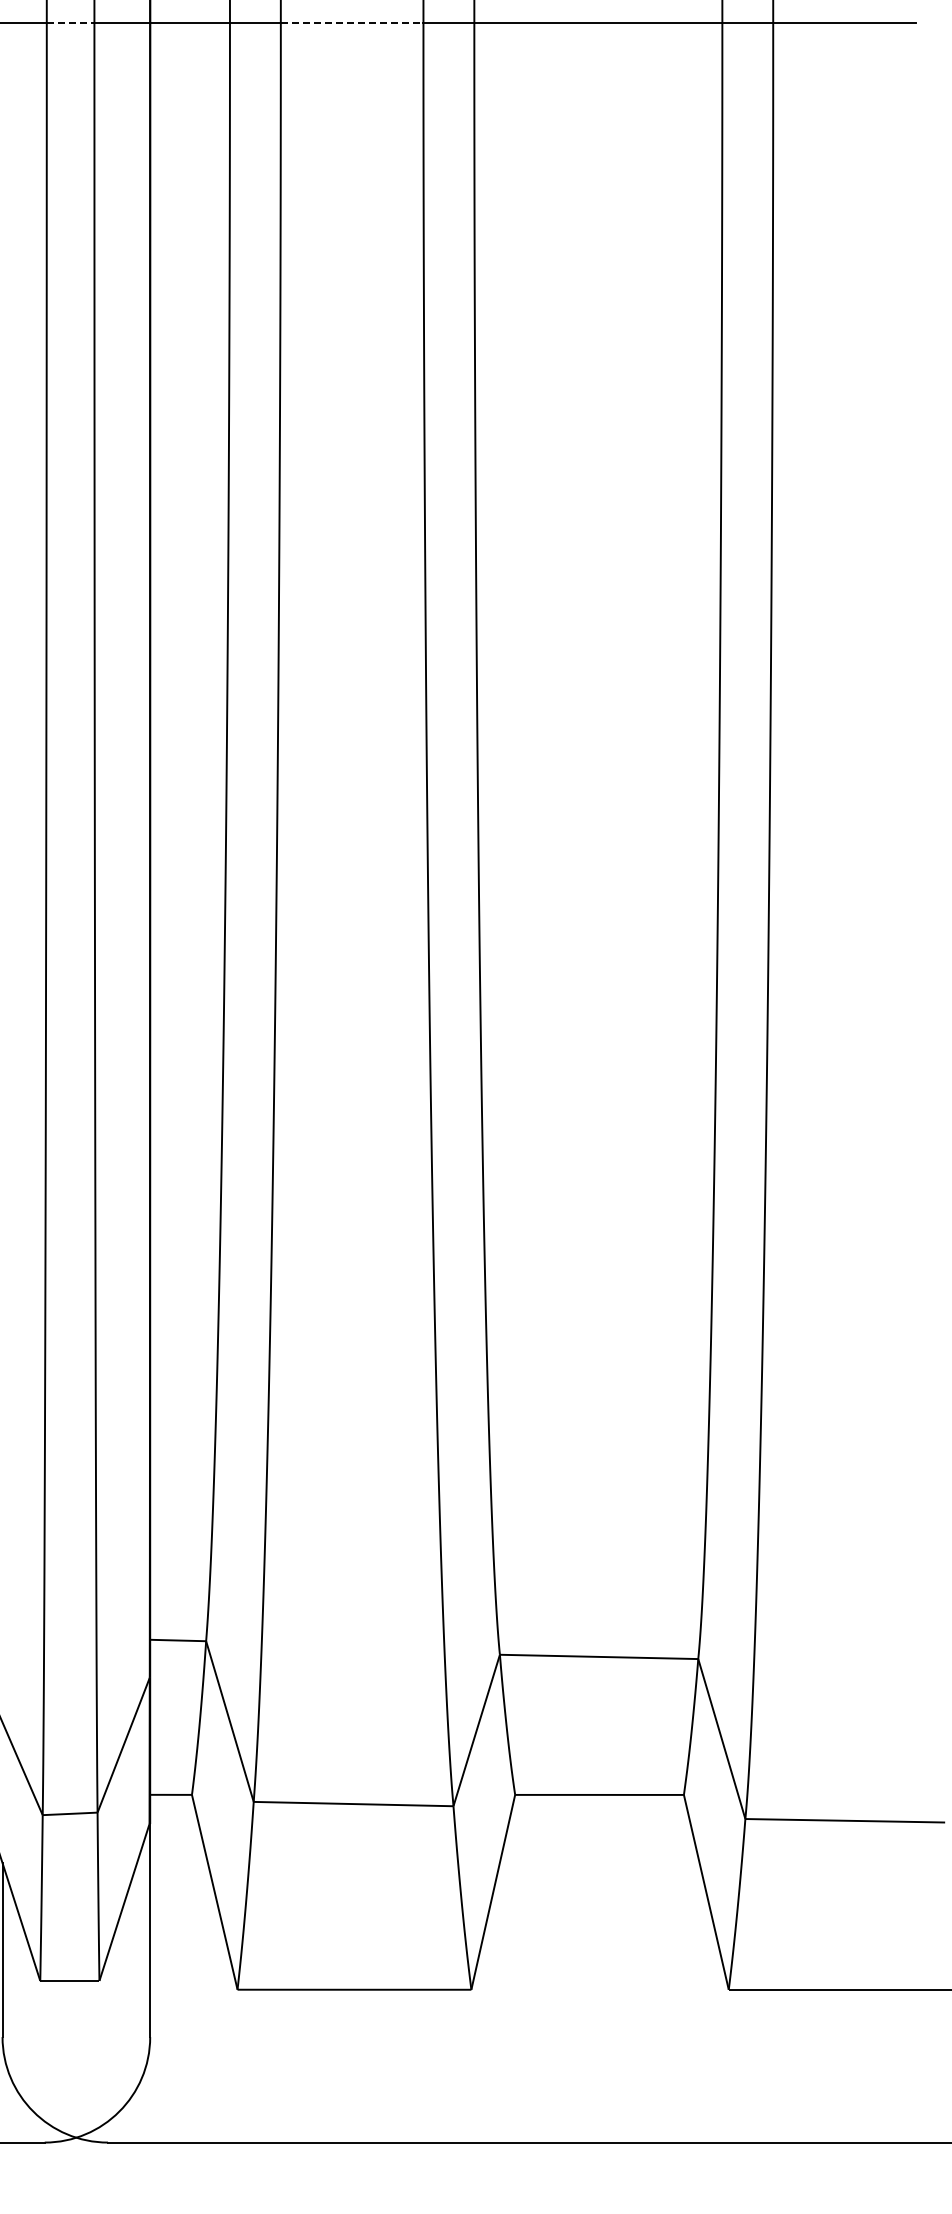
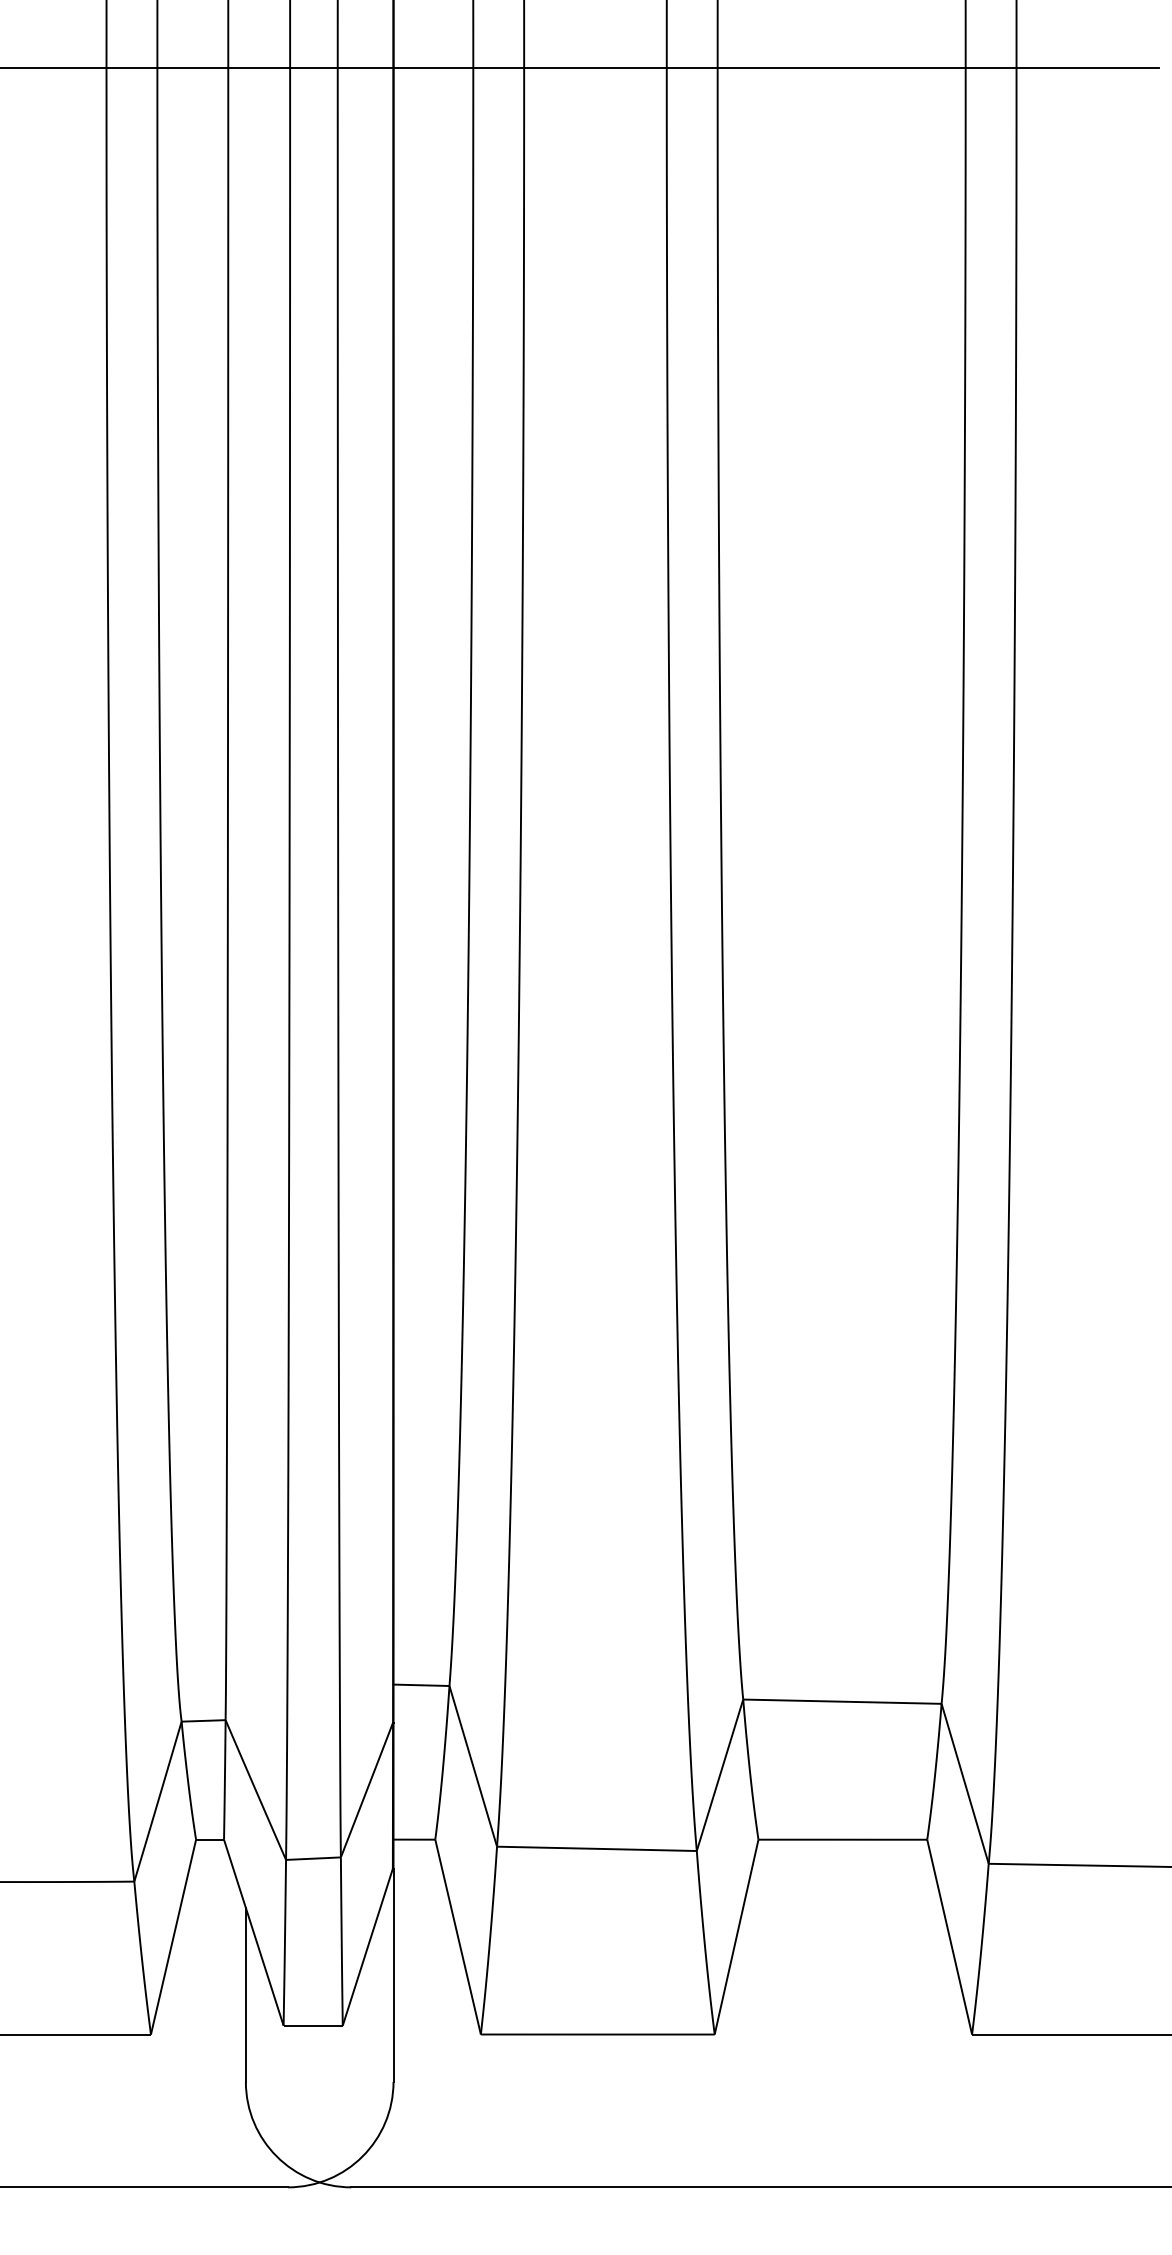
line: (70, 22) -> (313, 67), dashed -> solid
line: (352, 22) -> (595, 67), dashed -> solid

